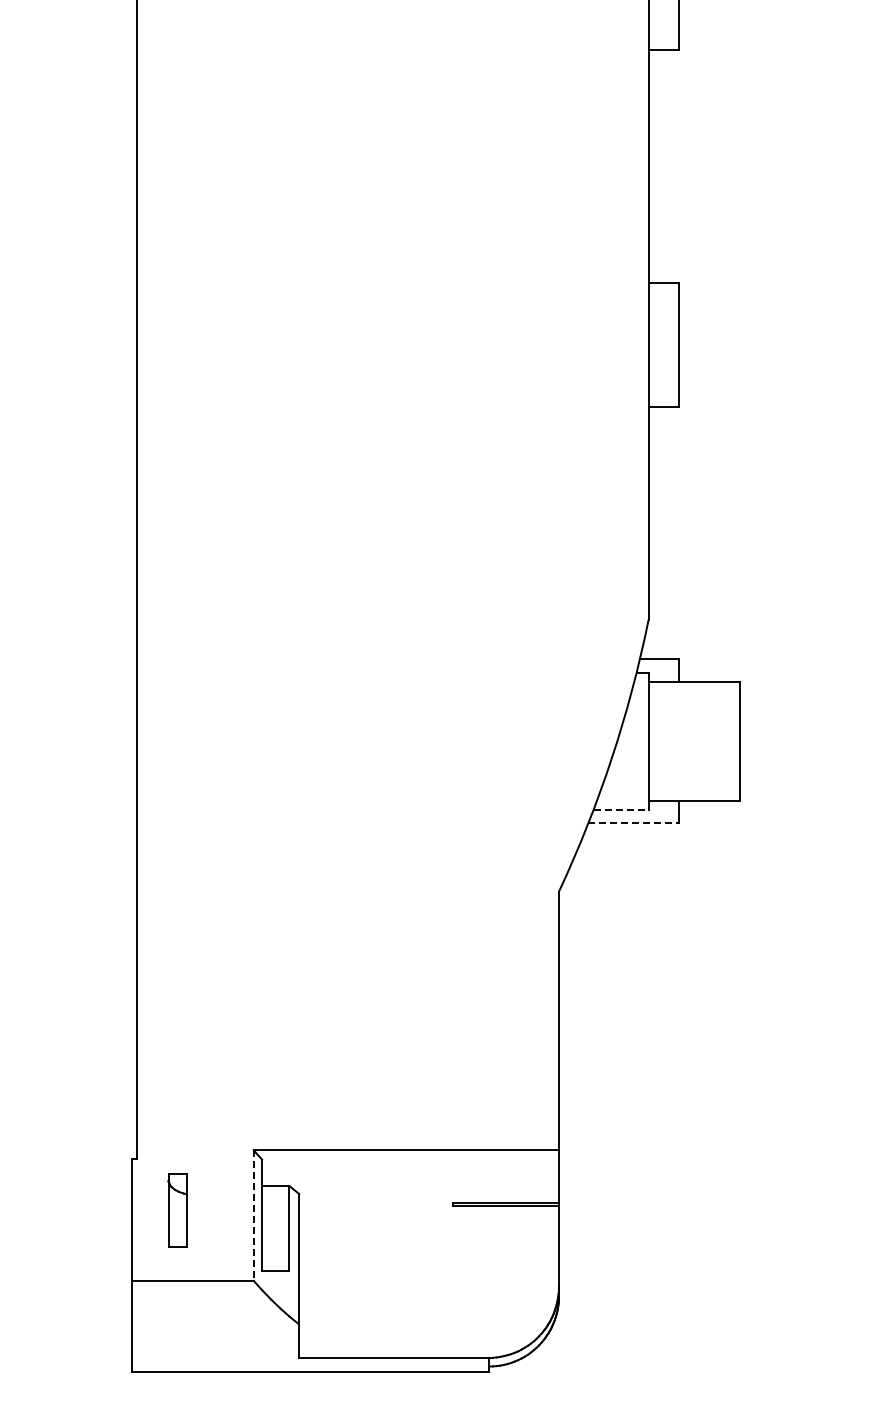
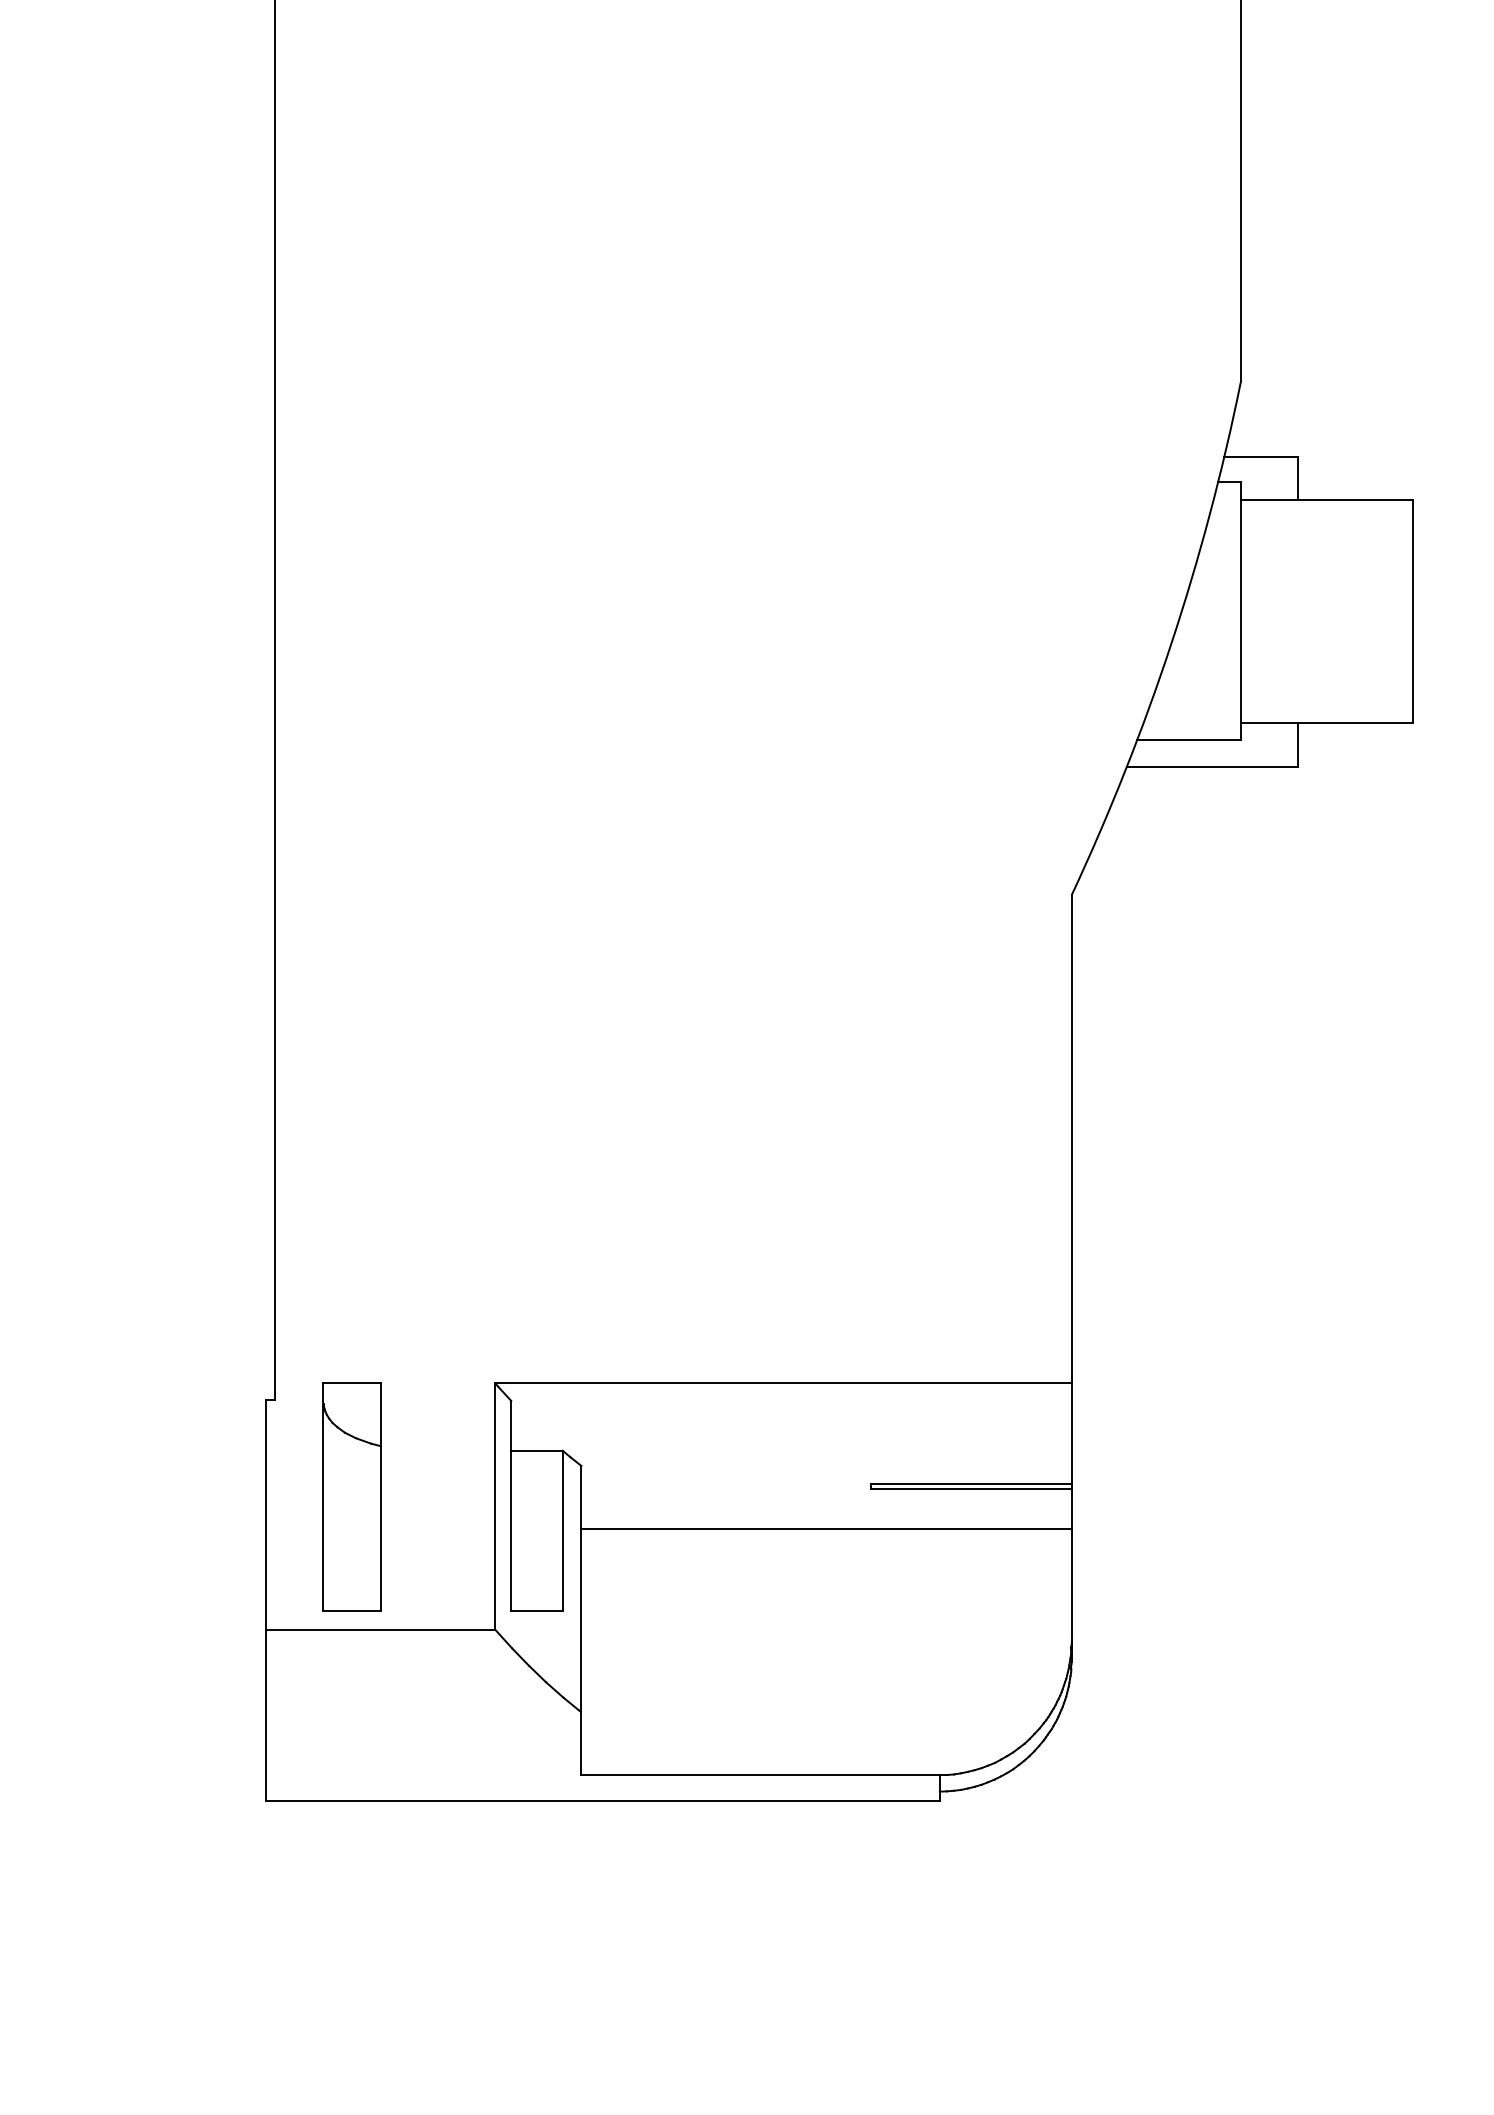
line: (621, 809) -> (1189, 740), dashed -> solid
line: (634, 823) -> (1214, 766), dashed -> solid
part: (177, 1210) -> (351, 1497), size x1.67
line: (253, 1216) -> (495, 1508), dashed -> solid
line: (429, 1227) -> (827, 1529), added

